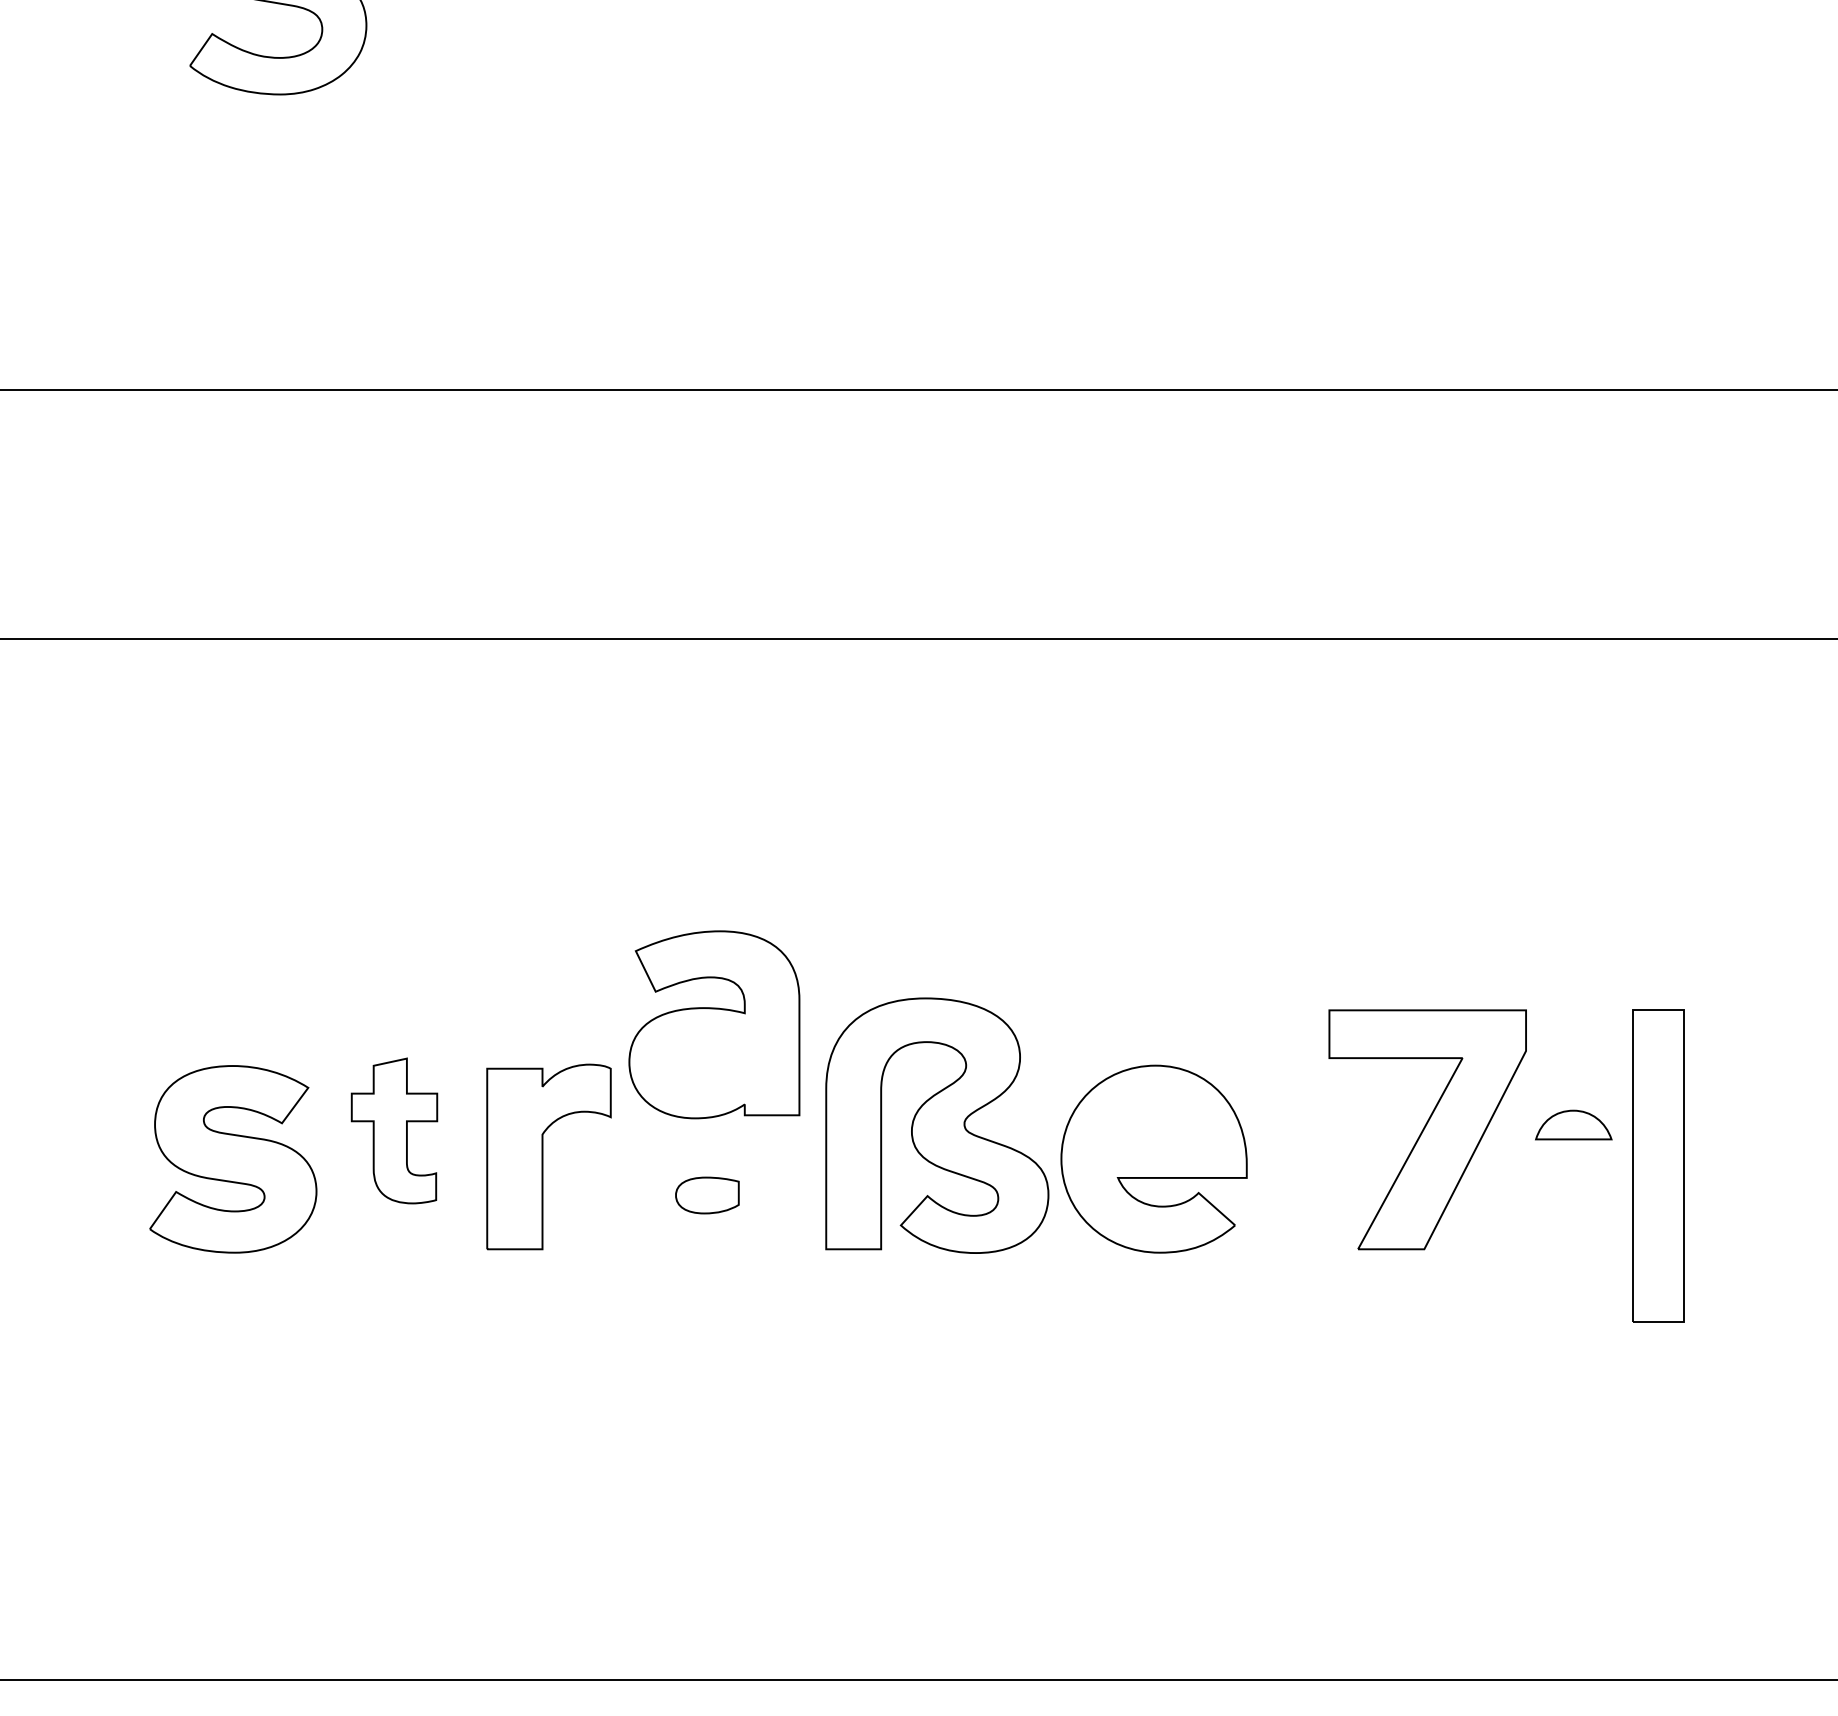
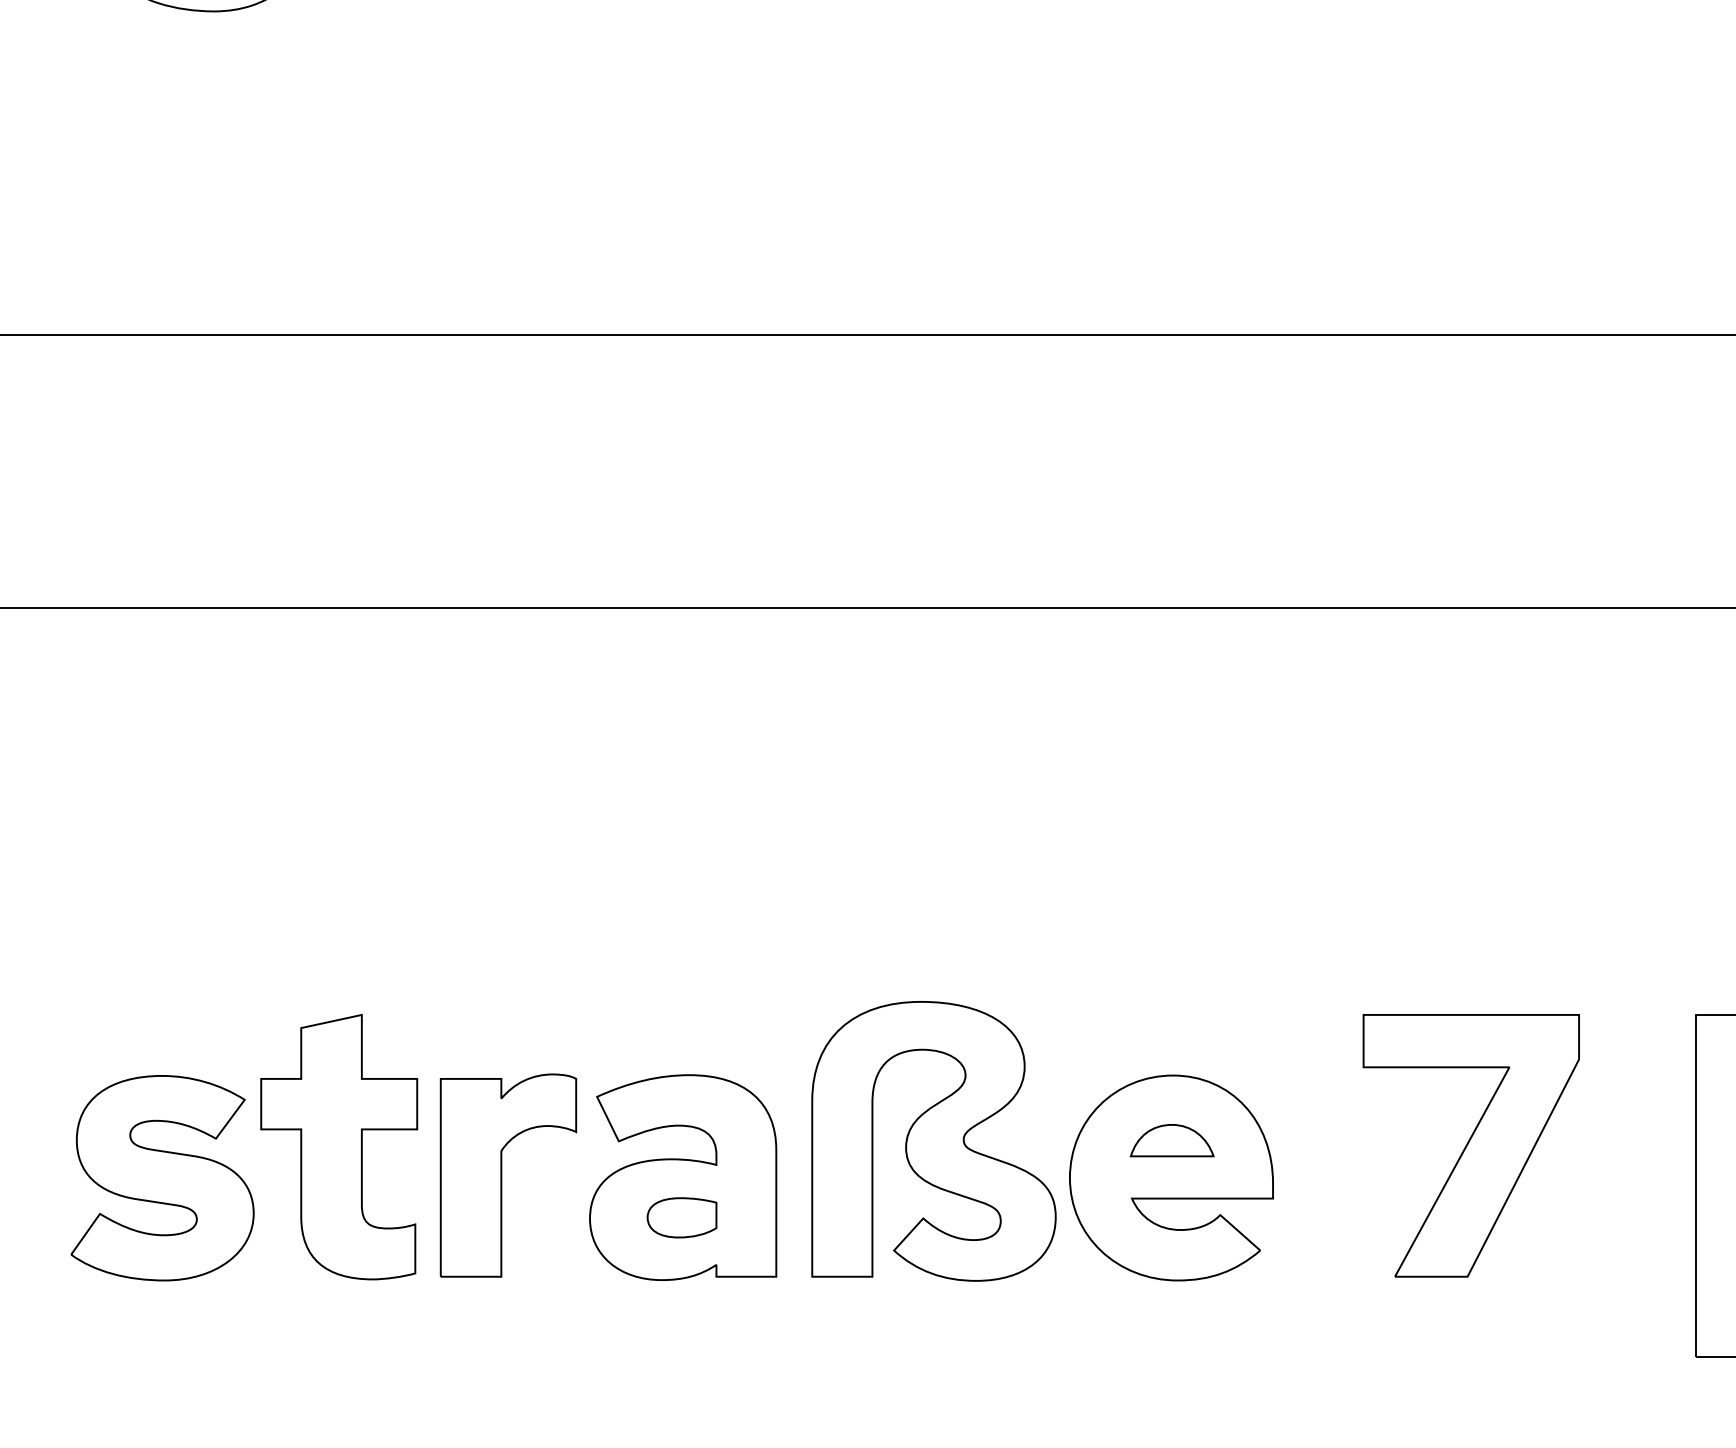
part: (714, 1024) -> (683, 1177), moved
part: (1573, 1124) -> (1171, 1140), moved
part: (394, 1130) -> (339, 1146), size x1.67

